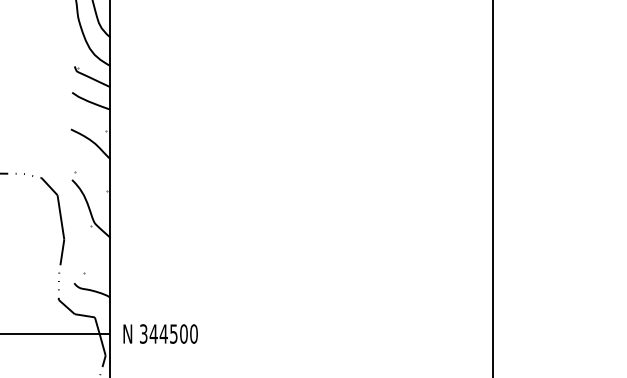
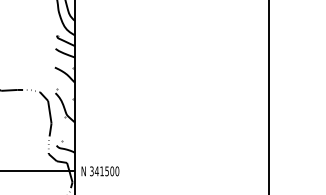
text: (164, 334) -> (102, 171), 344500 -> 341500

